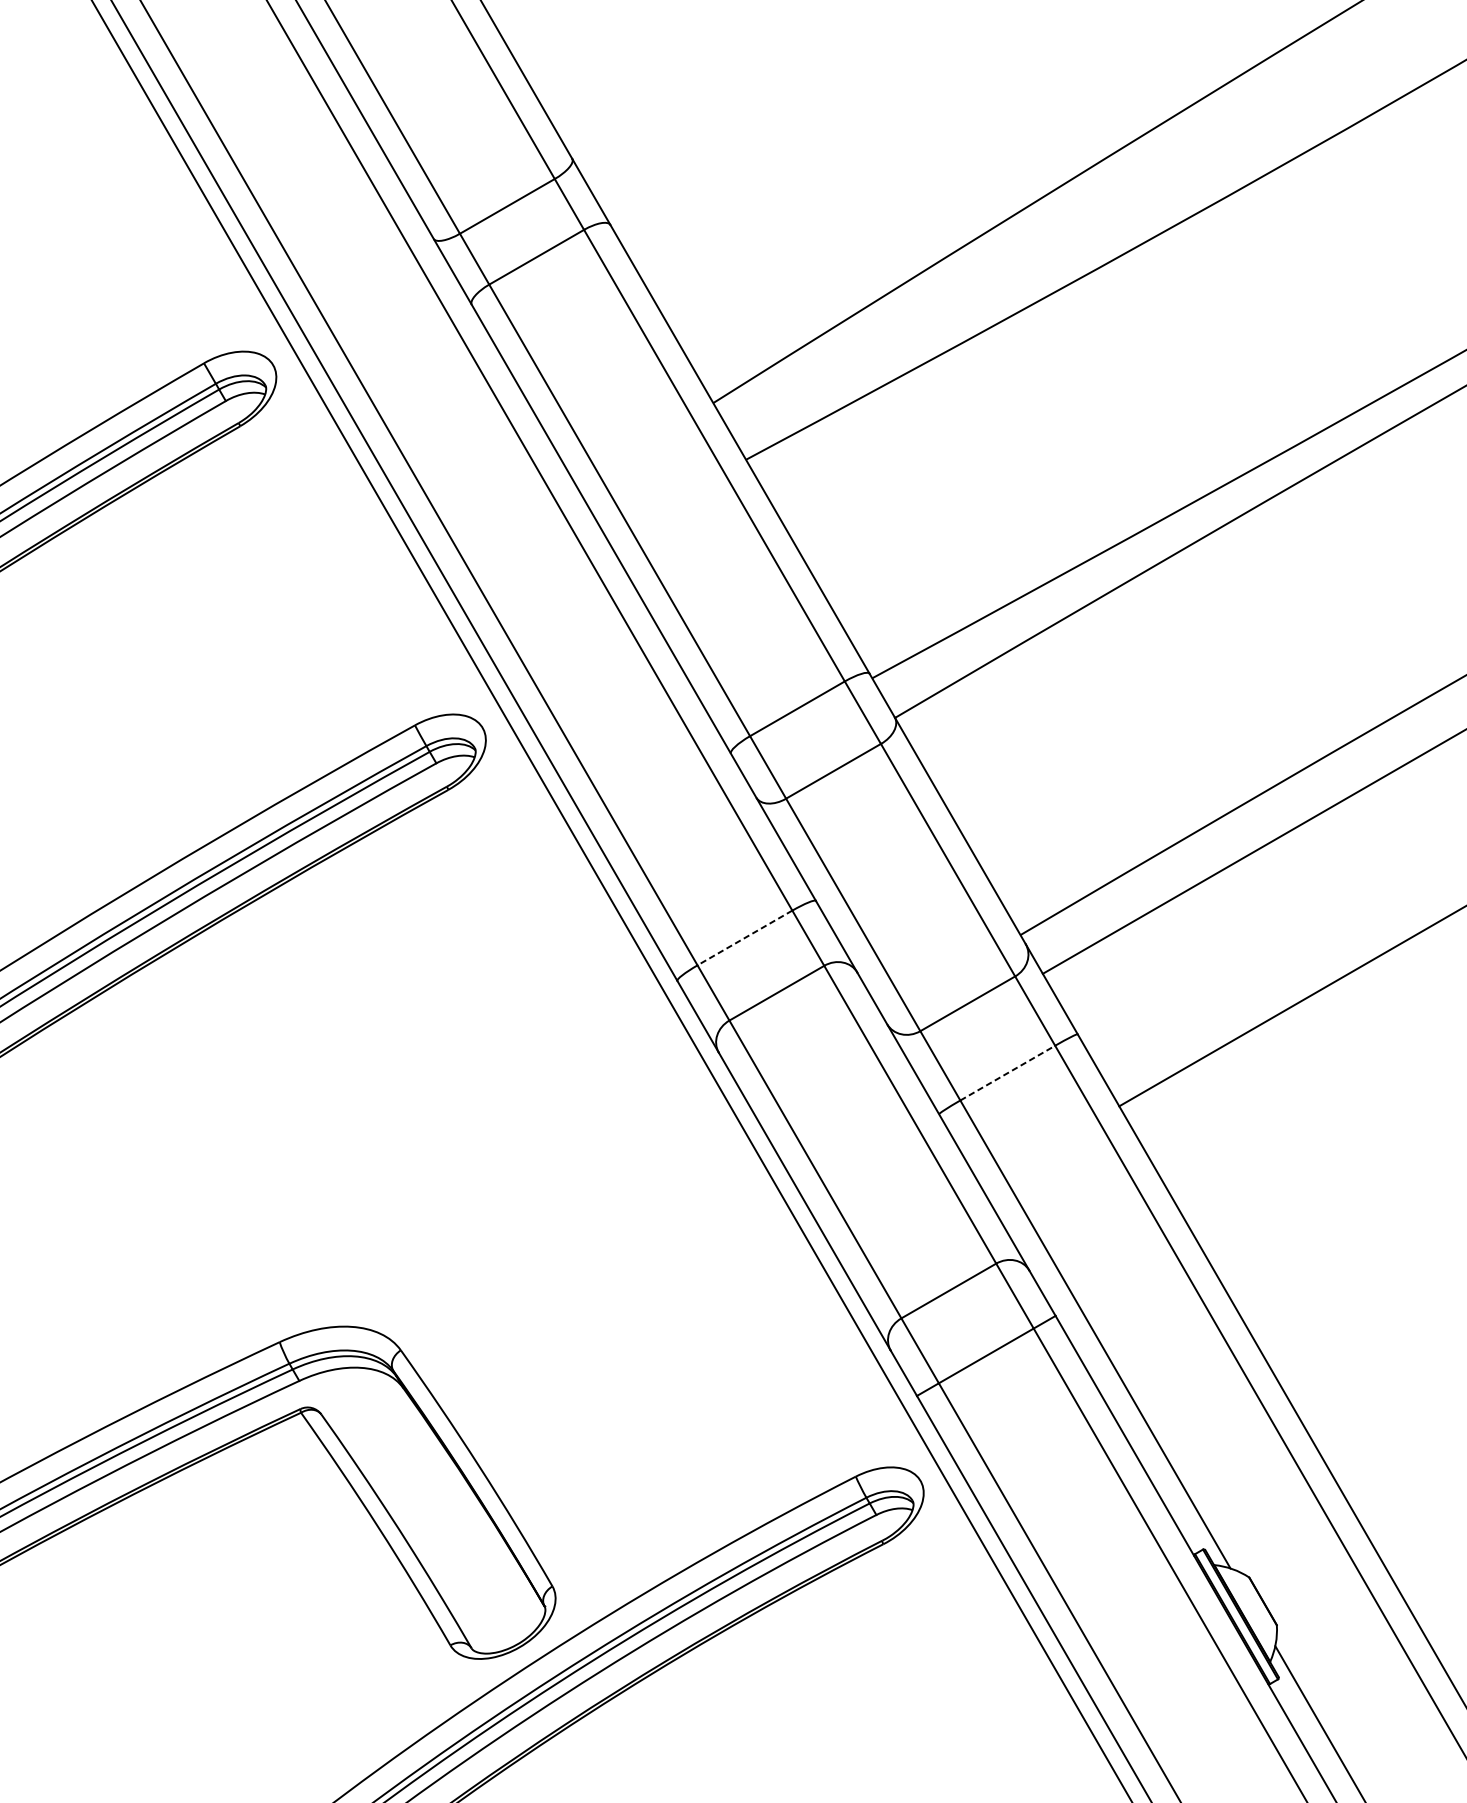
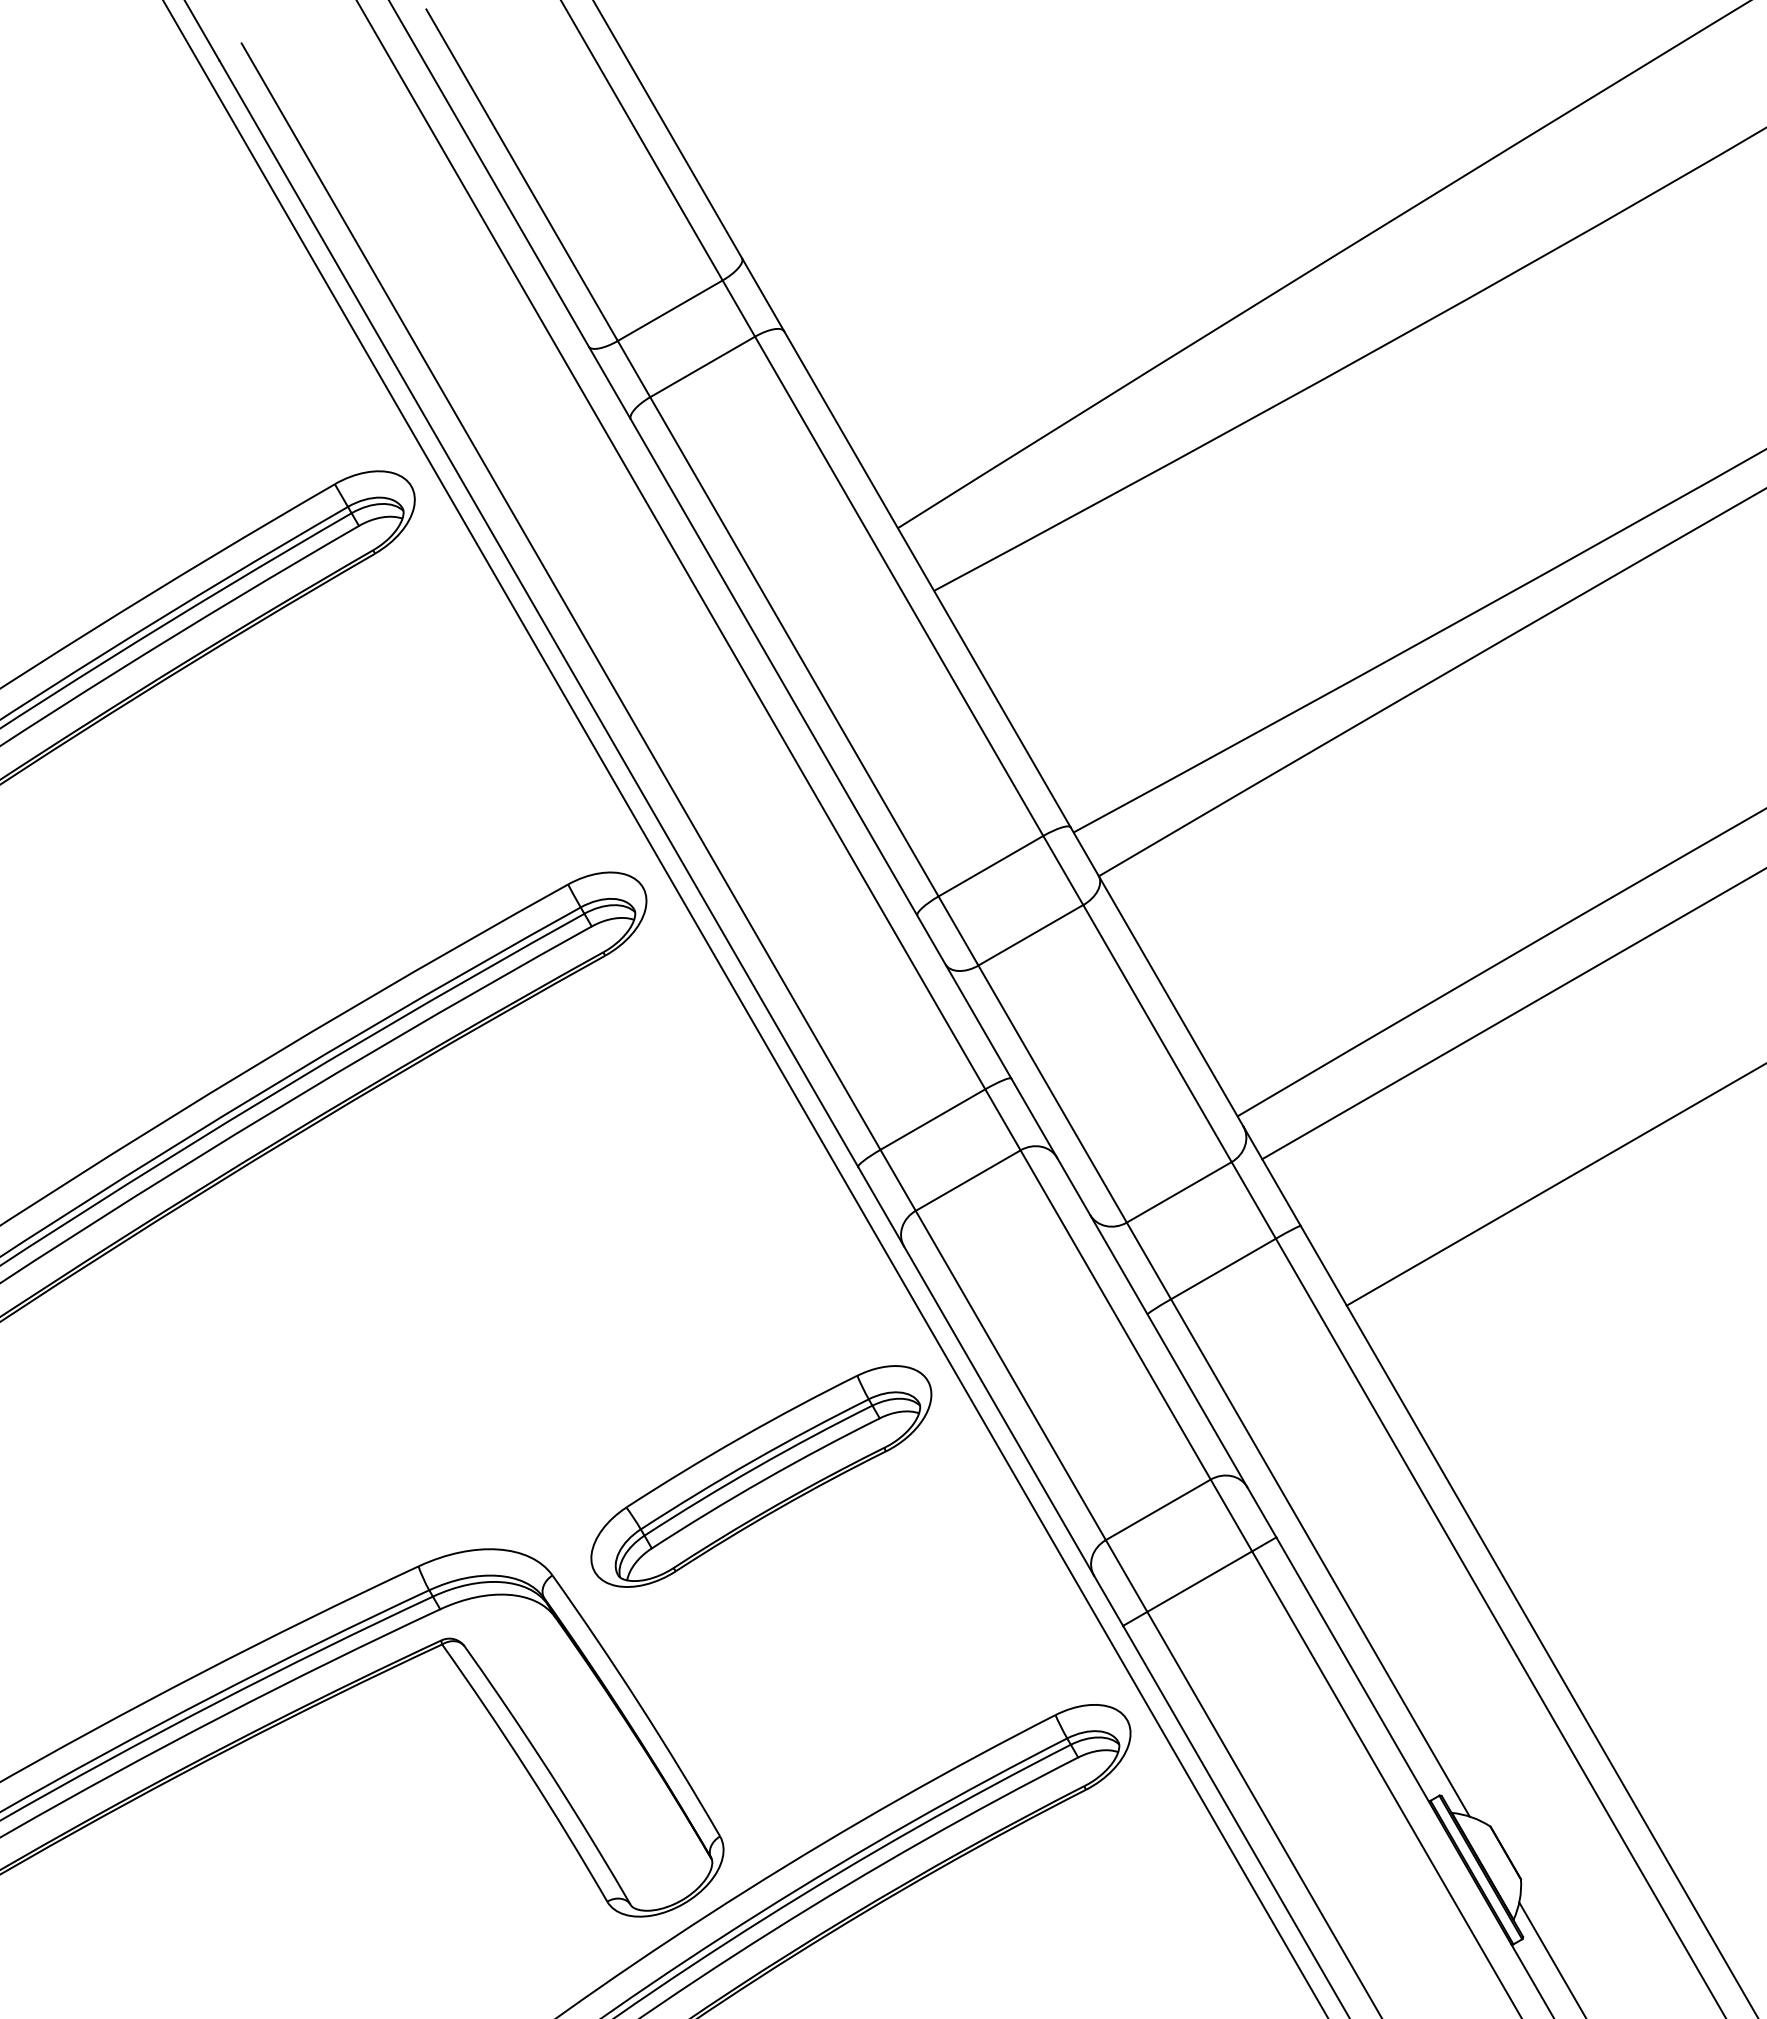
line: (744, 937) -> (932, 1119), dashed -> solid
line: (1007, 1072) -> (1223, 1268), dashed -> solid
part: (589, 1260) -> (761, 1476), added

